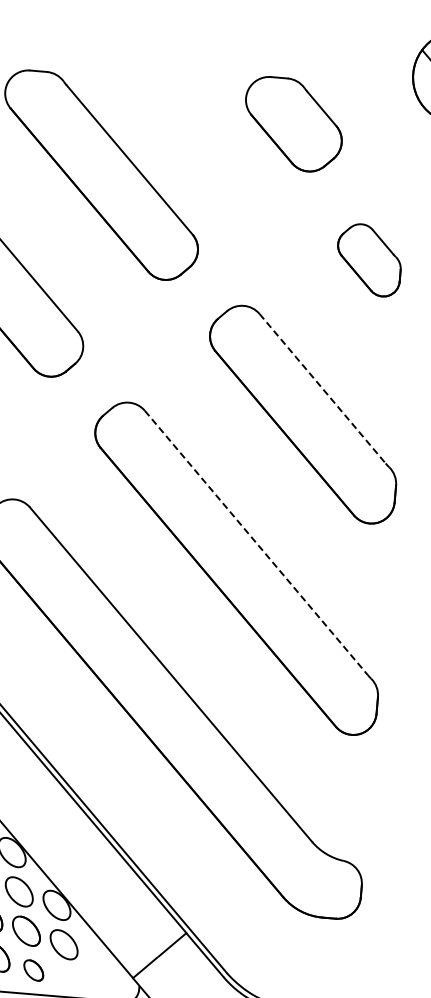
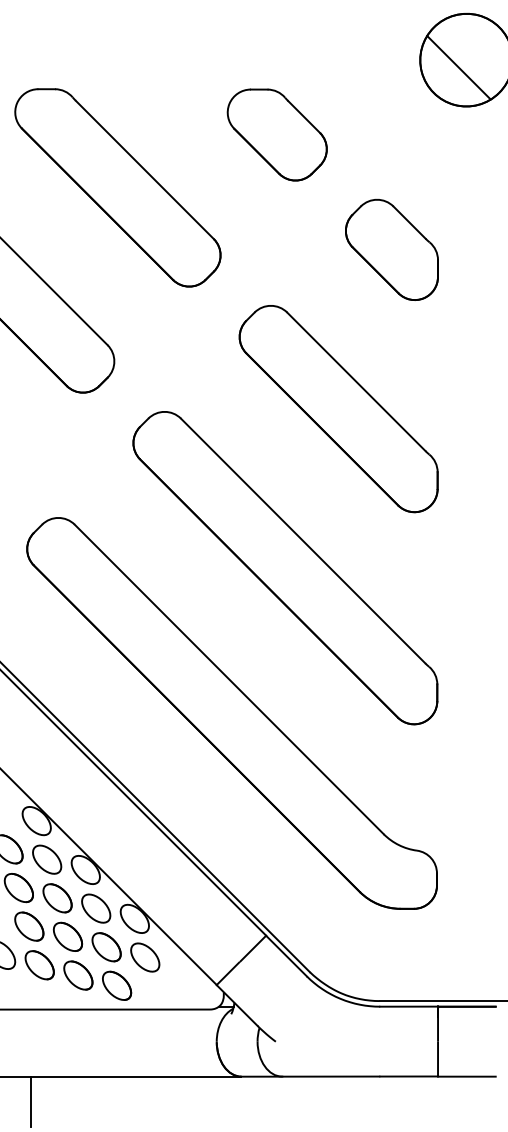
part: (292, 123) -> (276, 134), moved
part: (368, 259) -> (391, 249), size x1.43
line: (322, 388) -> (356, 381), dashed -> solid
line: (256, 542) -> (303, 540), dashed -> solid
part: (34, 970) -> (117, 985), size x1.43

